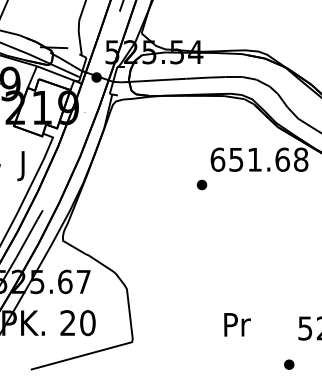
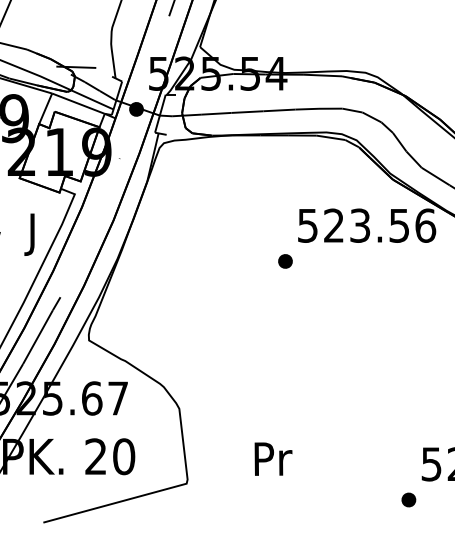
text: (259, 159) -> (366, 225), 651.68 -> 523.56
text: (237, 324) -> (273, 458), moved
part: (289, 364) -> (409, 499), moved

